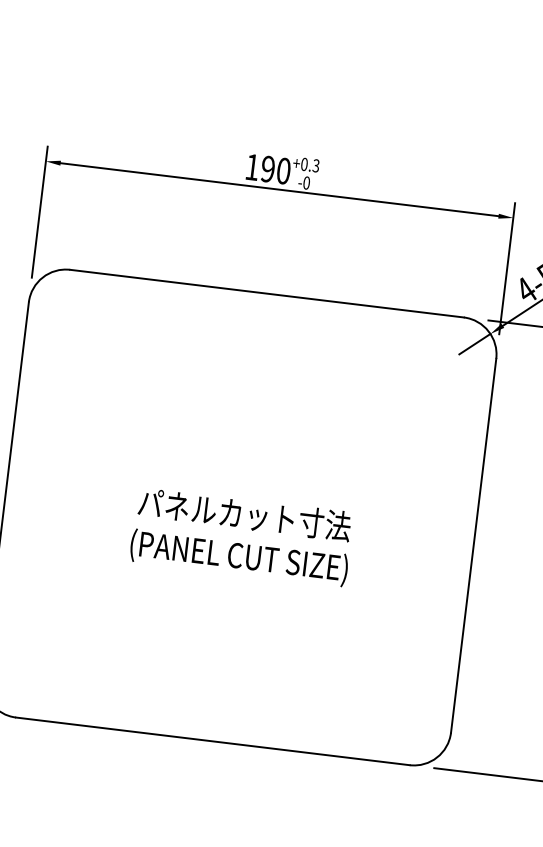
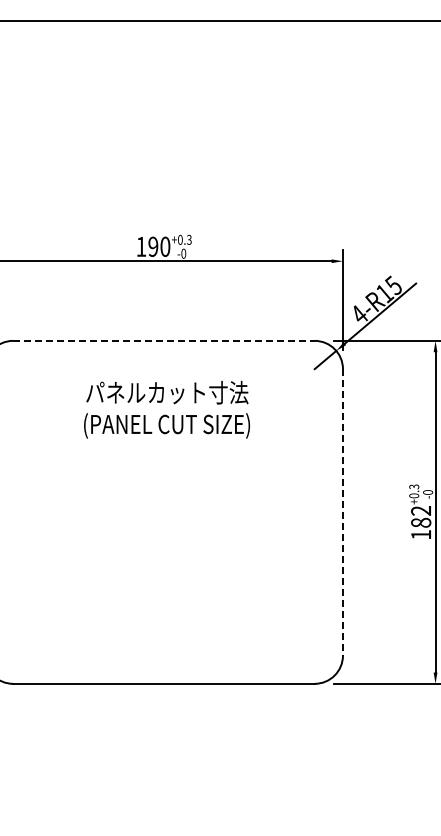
line: (266, 293) -> (163, 340), solid -> dashed
text: (241, 536) -> (166, 409), moved
line: (473, 545) -> (342, 512), solid -> dashed

